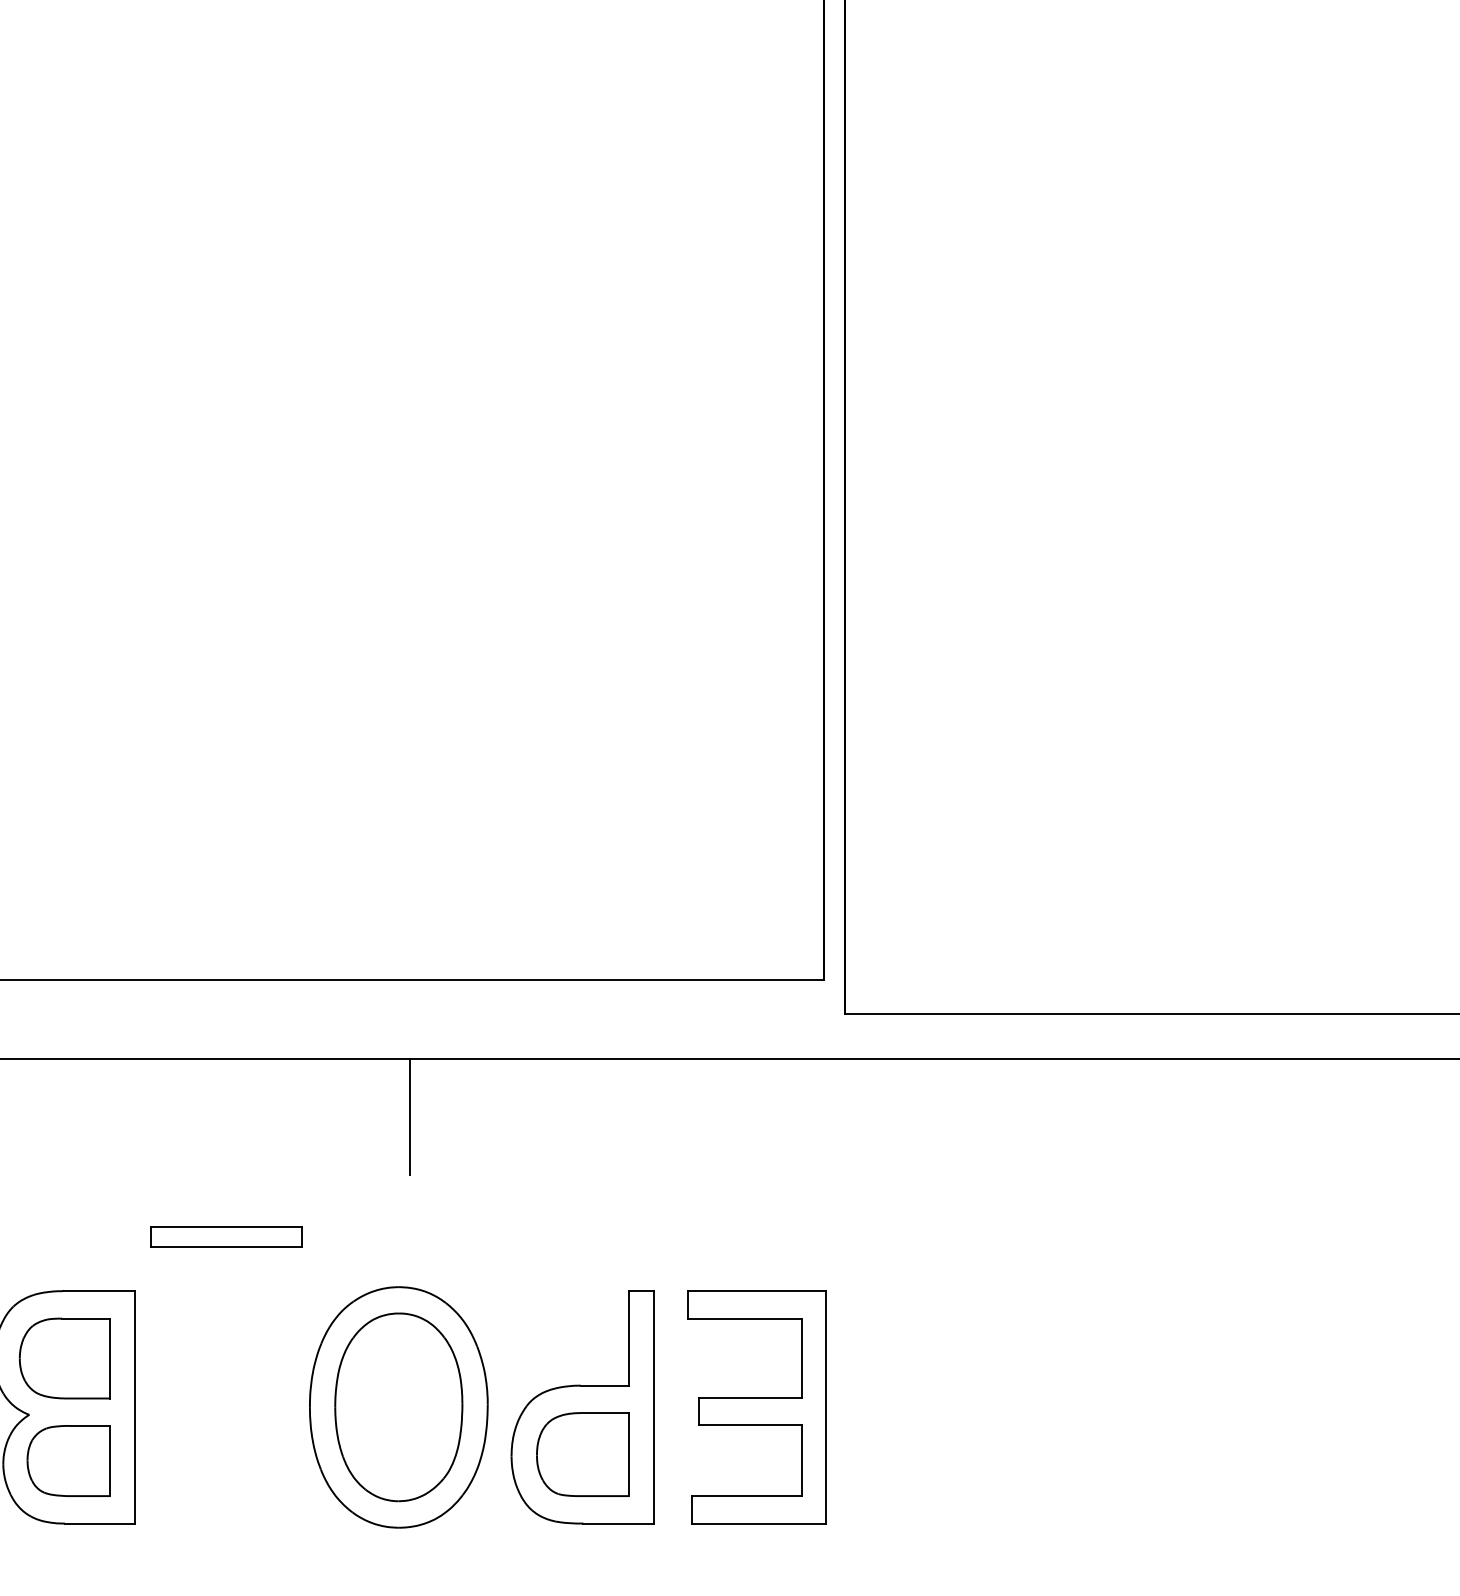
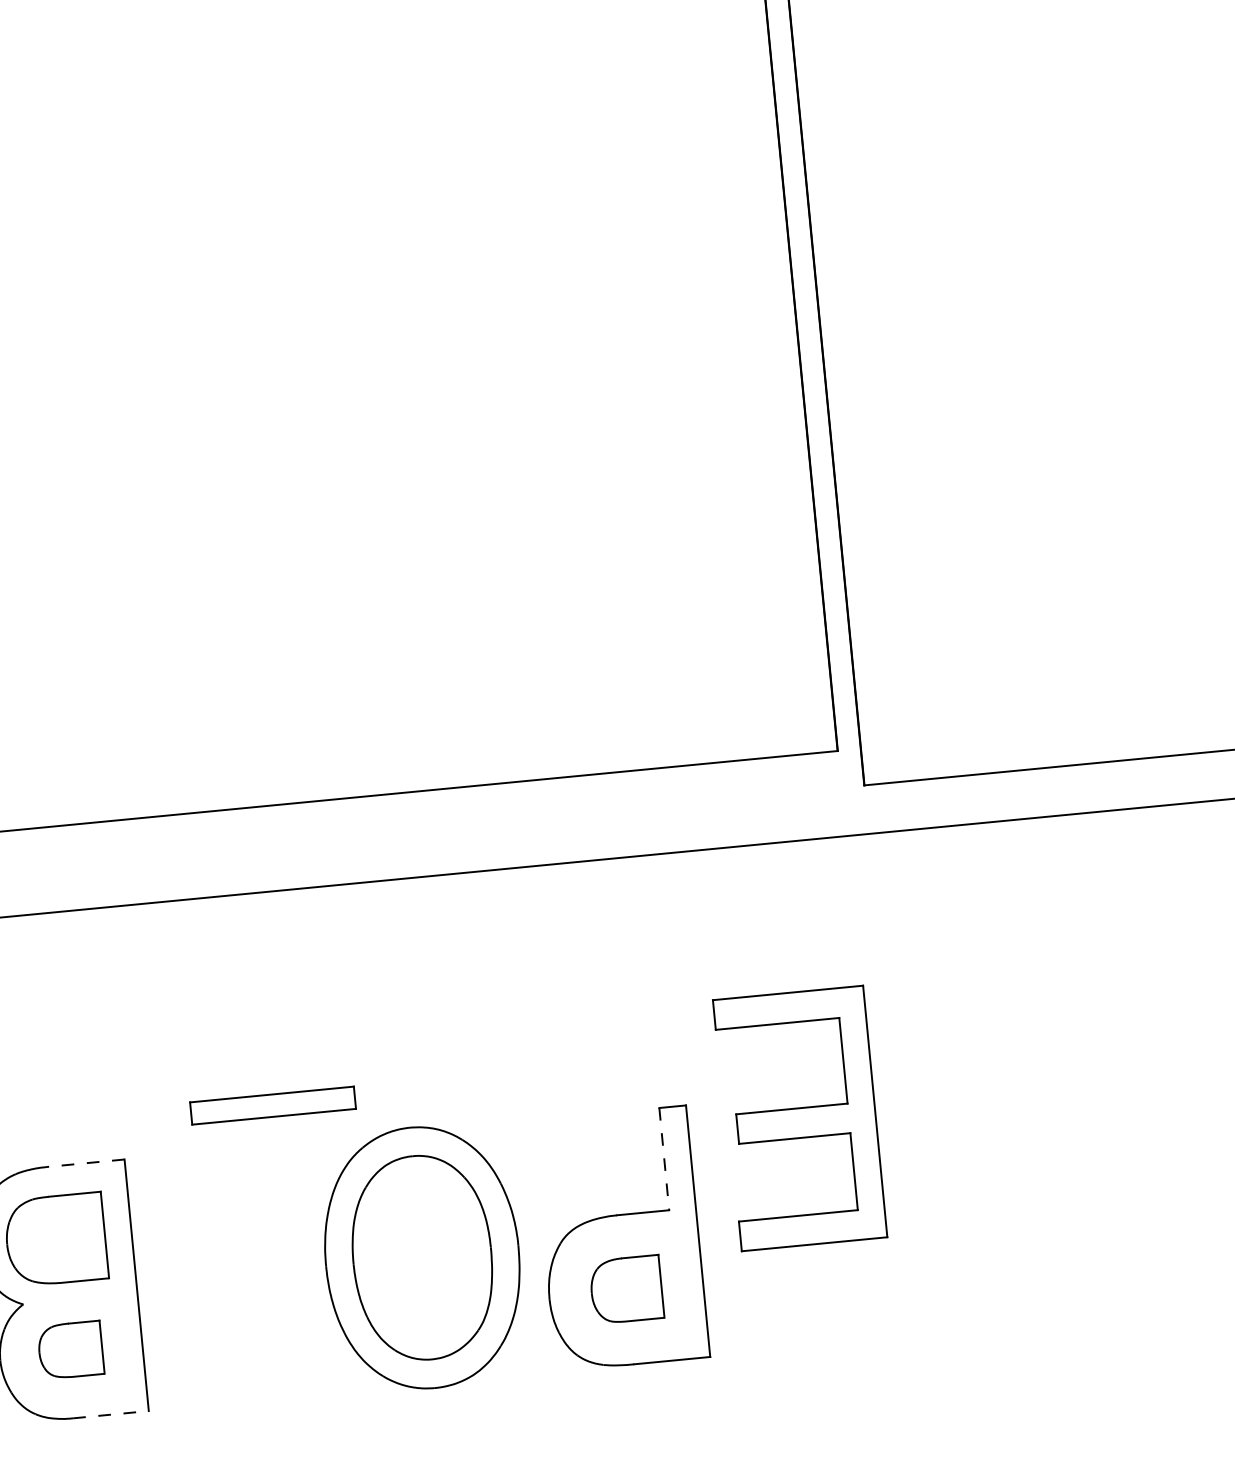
line: (410, 1116) -> (404, 941), removed
part: (226, 1236) -> (273, 1105), moved
line: (98, 1291) -> (85, 1163), solid -> dashed
line: (628, 1338) -> (663, 1159), solid -> dashed
part: (756, 1407) -> (799, 1118), moved
part: (582, 1454) -> (626, 1289), size x0.7
part: (68, 1460) -> (70, 1349), size x0.7
line: (99, 1523) -> (110, 1414), solid -> dashed

